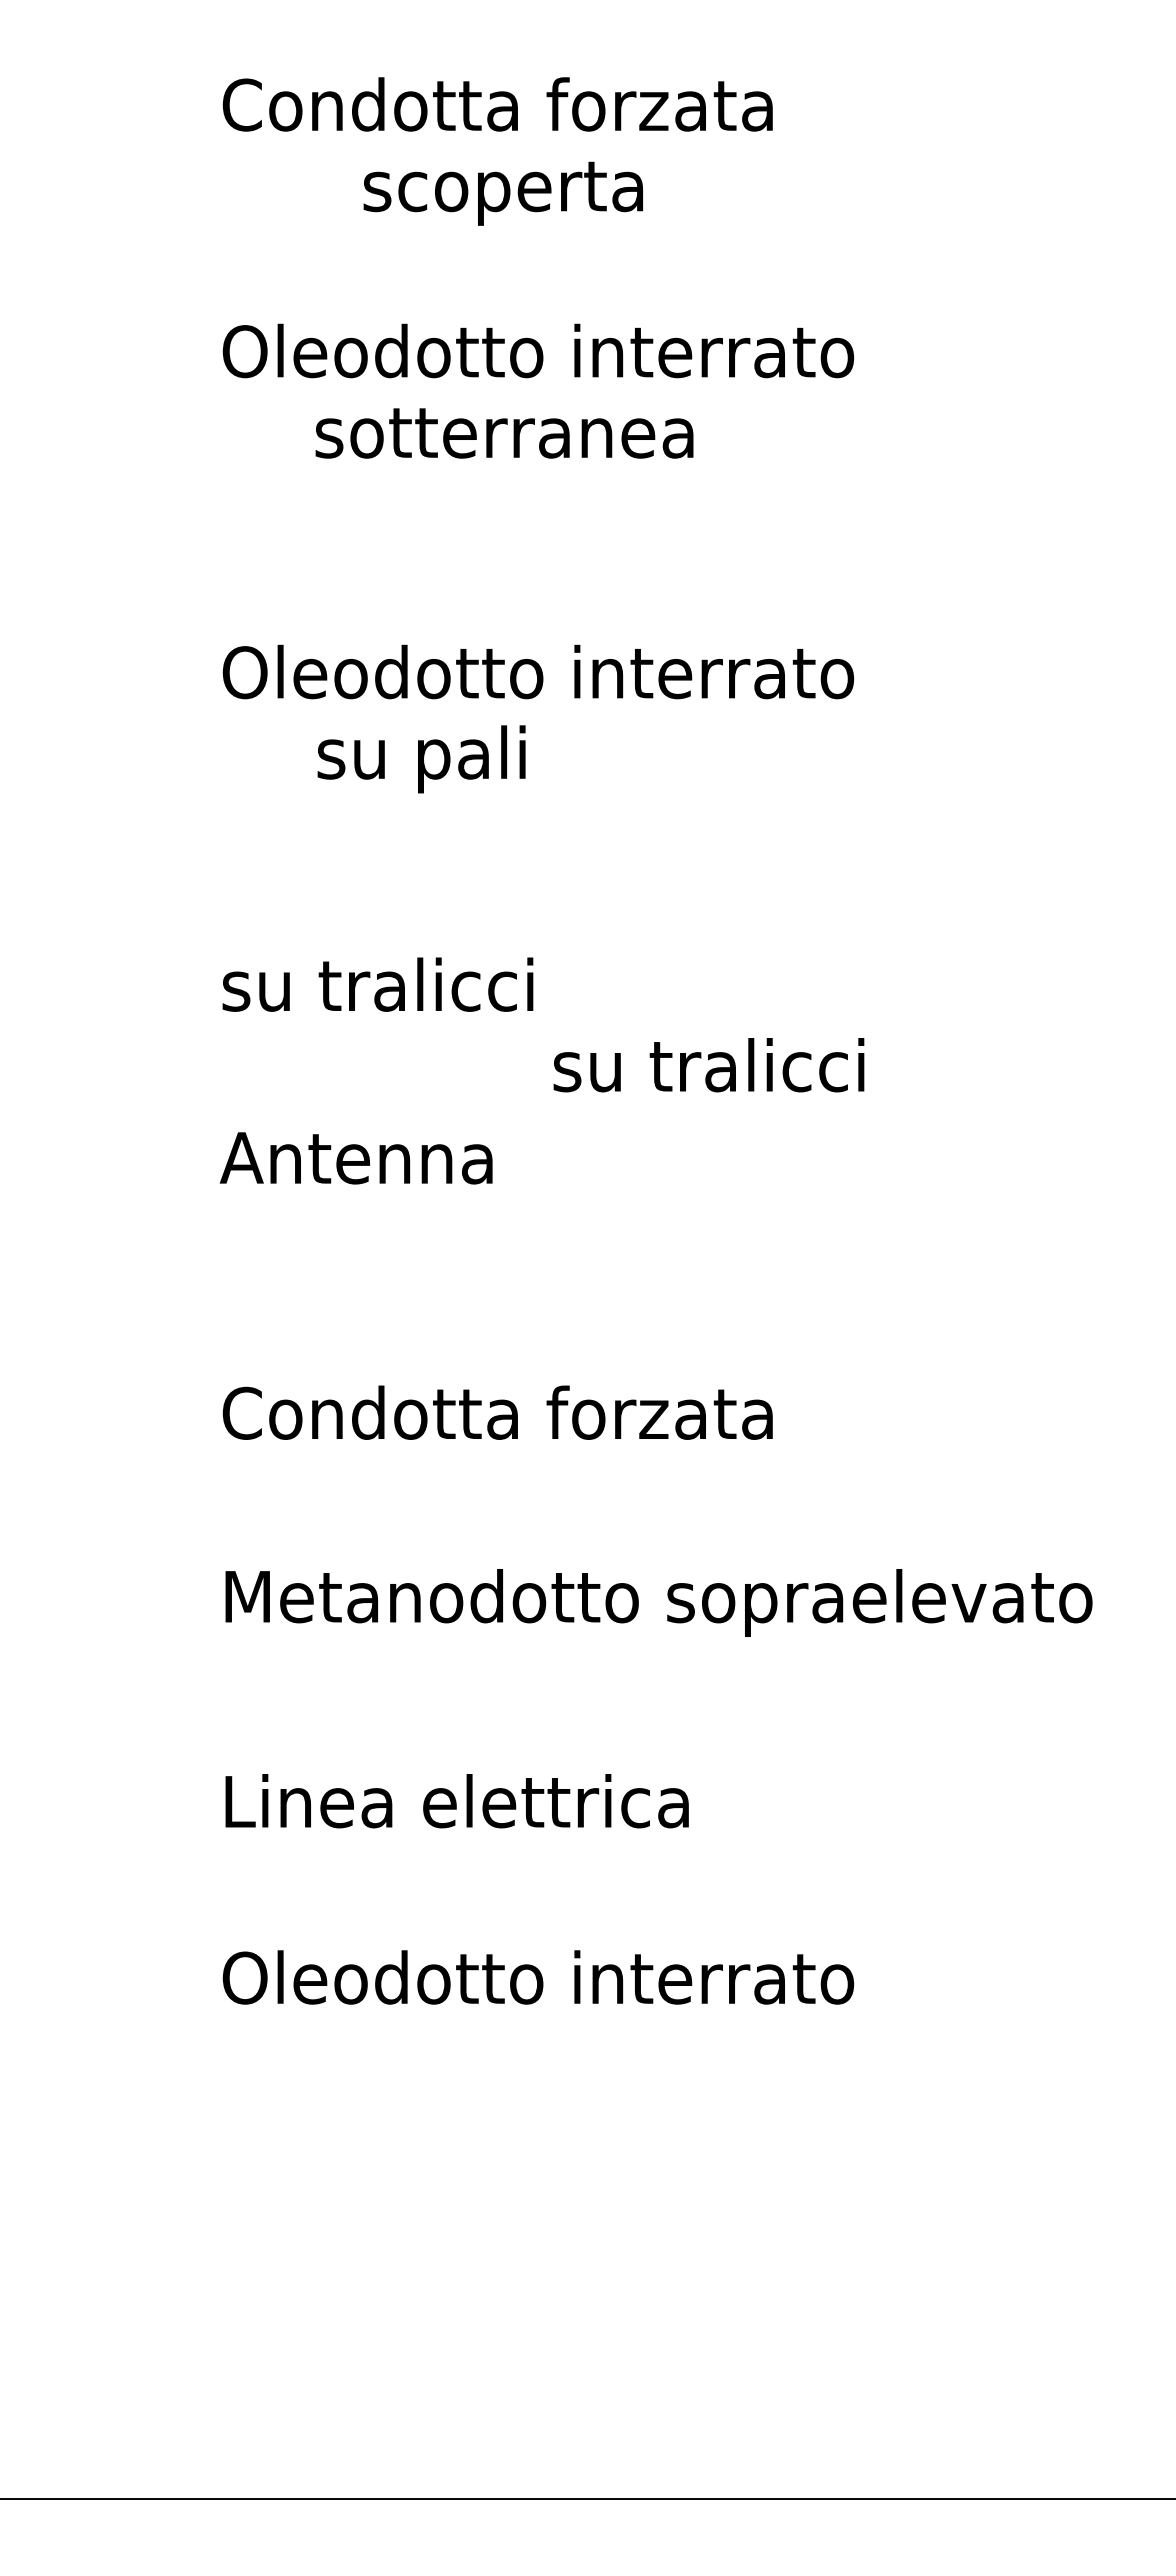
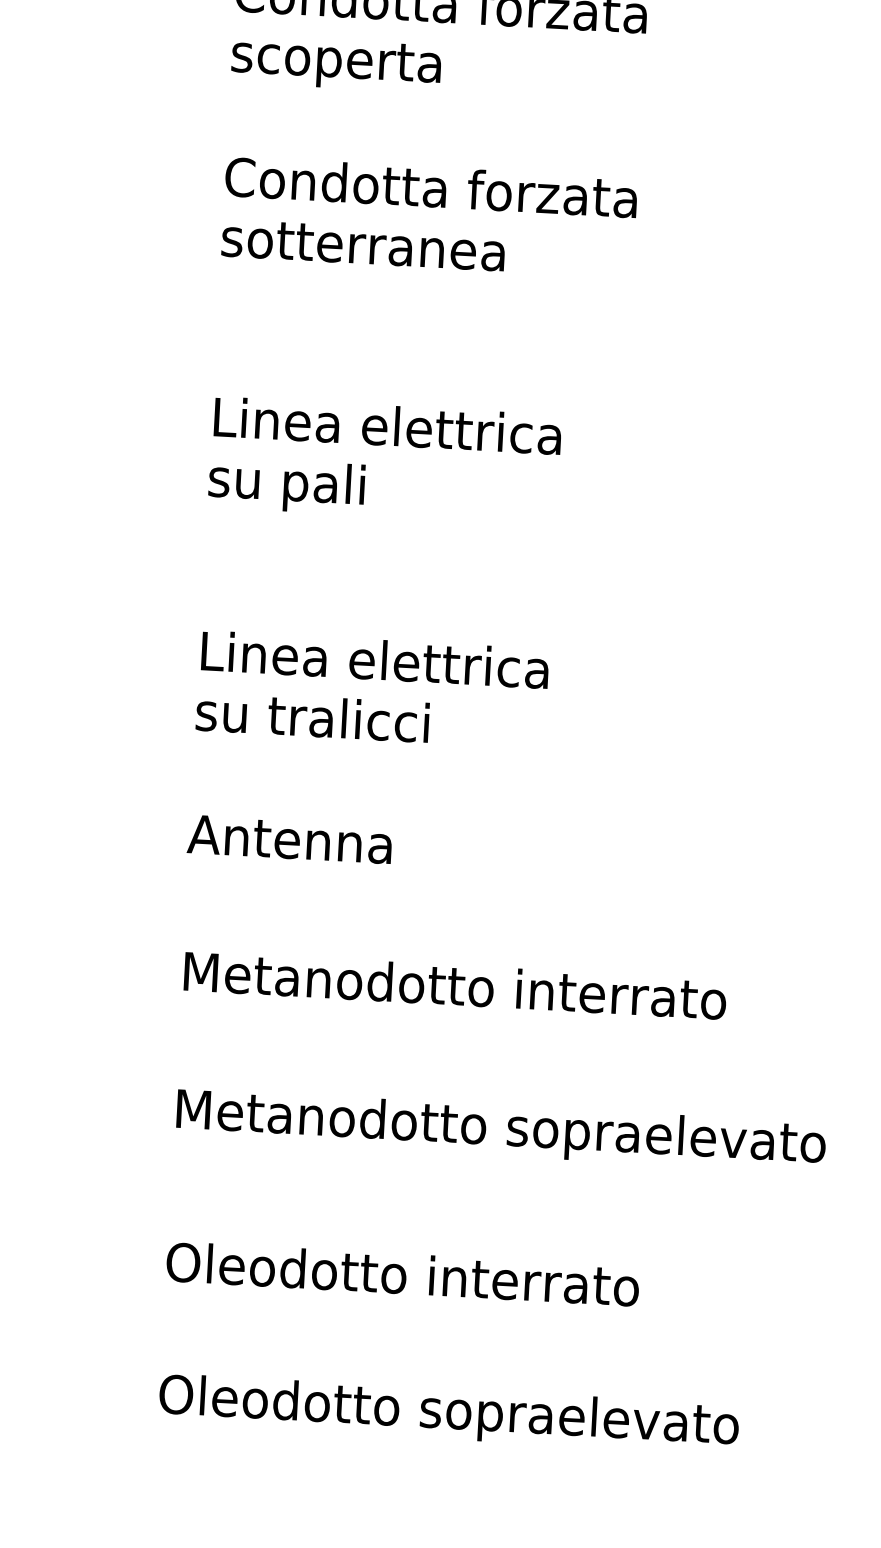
text: (502, 193) -> (335, 63), moved
text: (541, 350) -> (464, 188), Oleodotto interrato -> Condotta forzata
text: (504, 433) -> (363, 245), moved
text: (538, 671) -> (448, 428), Oleodotto interrato -> Linea elettrica
text: (421, 759) -> (286, 486), moved
text: (455, 984) -> (373, 659), su tralicci -> Linea elettrica
text: (708, 1065) -> (312, 717), moved
text: (355, 1158) -> (289, 839), moved
text: (585, 1412) -> (453, 985), Condotta forzata -> Metanodotto interrato
text: (538, 1801) -> (402, 1274), Linea elettrica -> Oleodotto interrato
text: (784, 1984) -> (579, 1421), Oleodotto interrato -> Oleodotto sopraelevato

